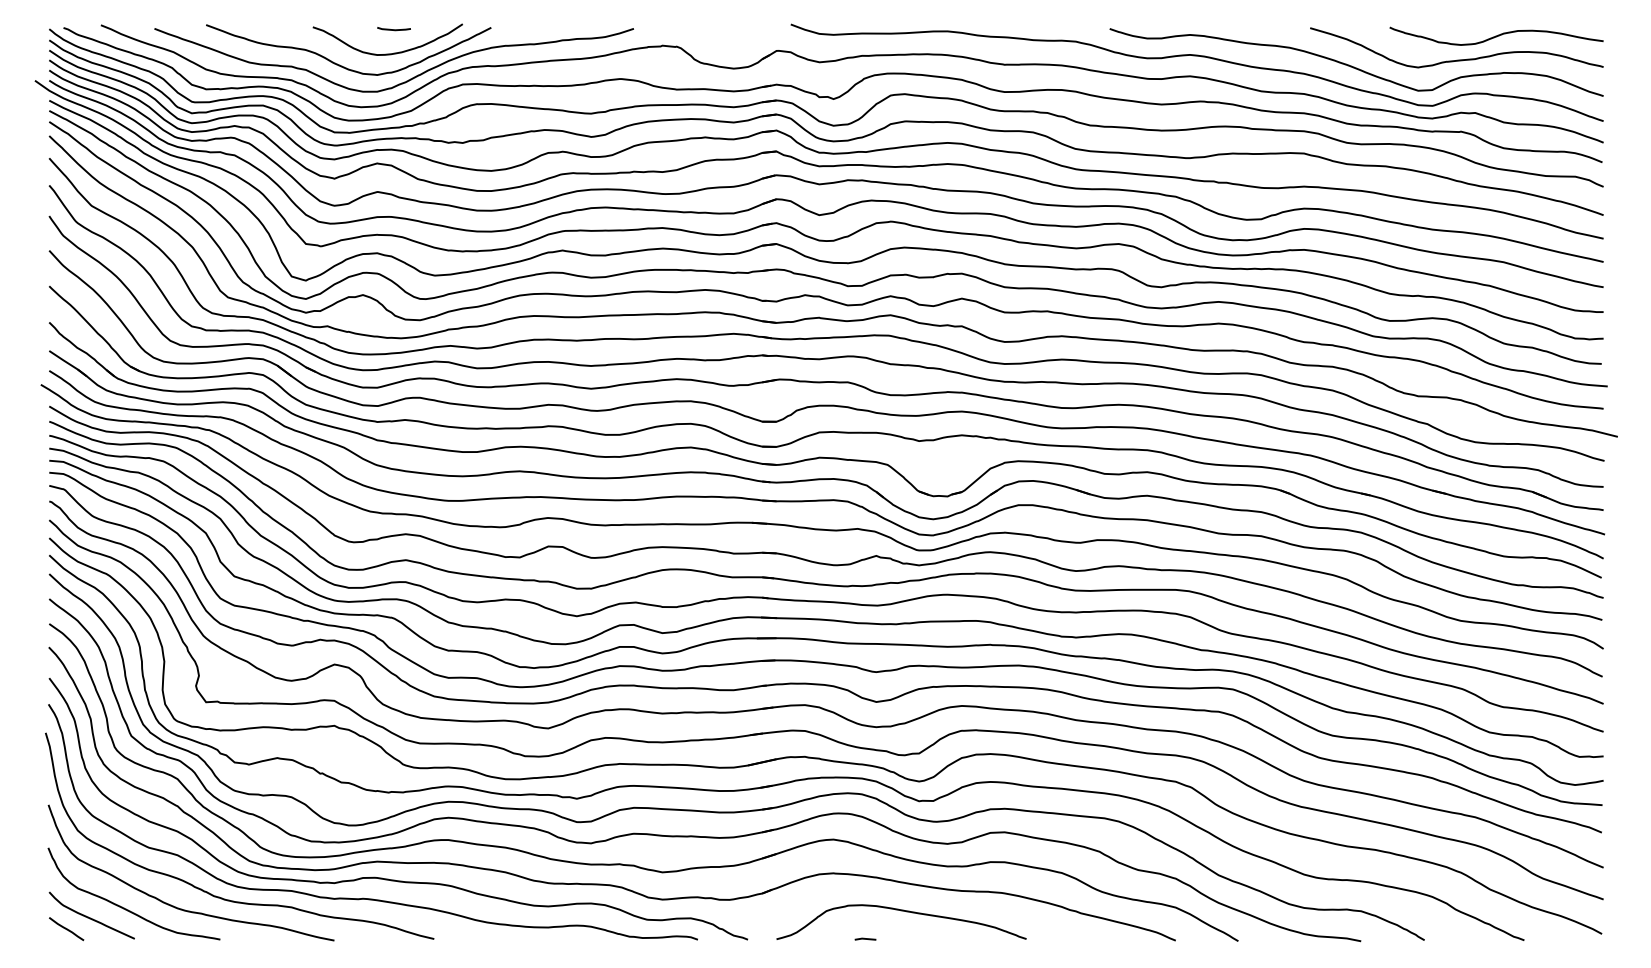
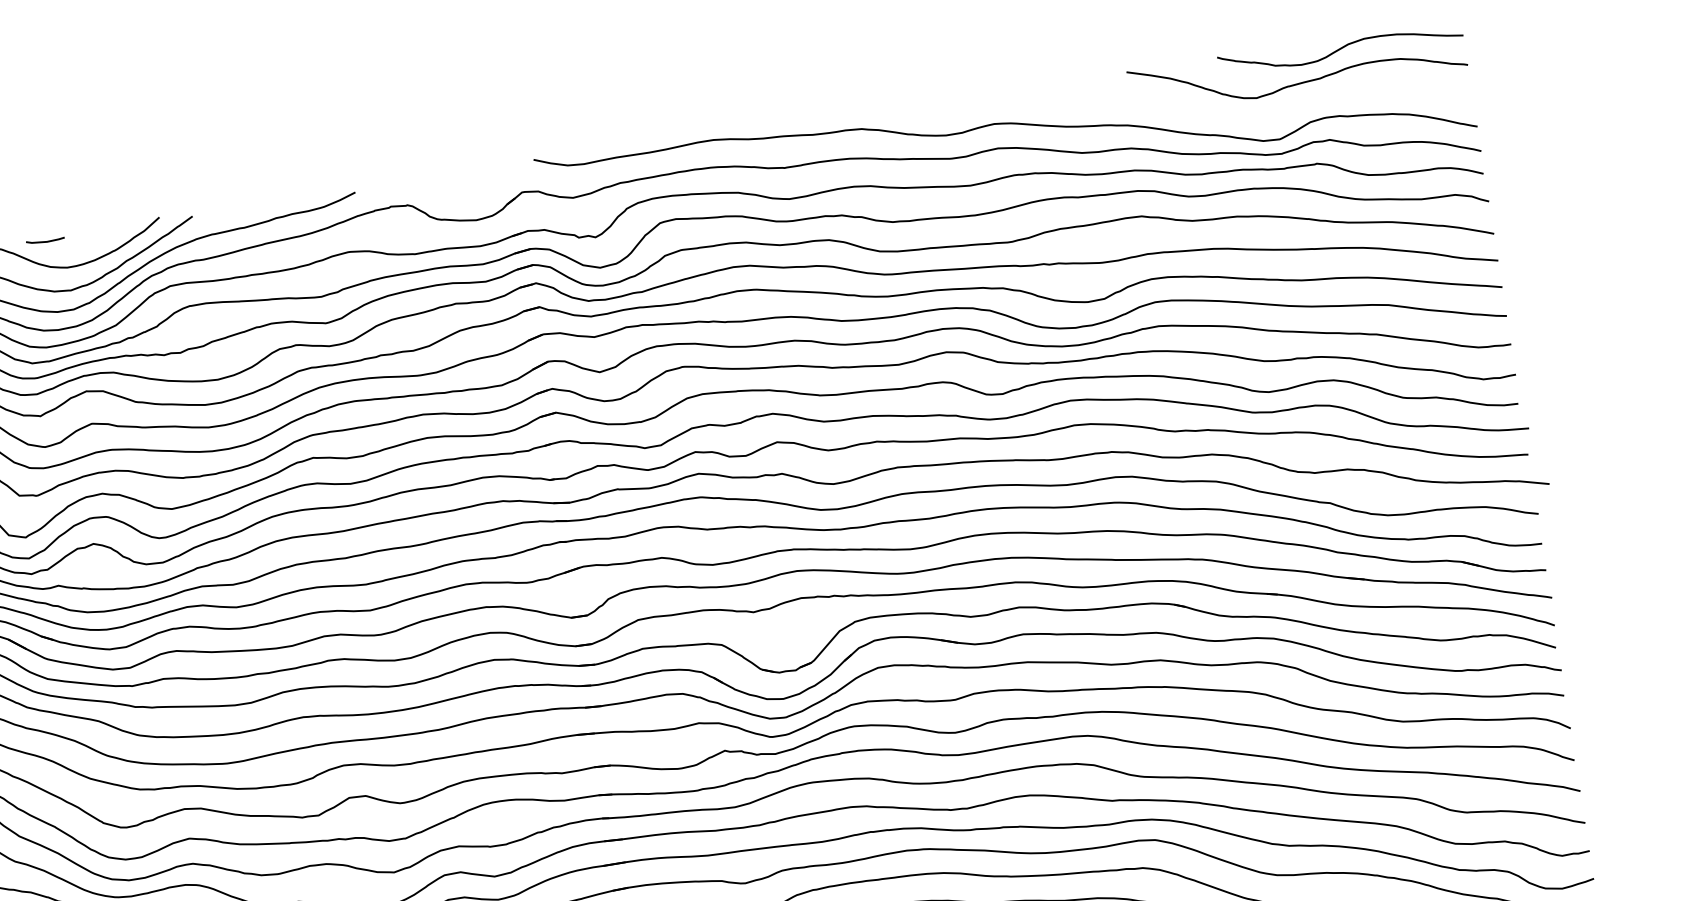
line: (393, 29) -> (44, 241), moved
curve: (1354, 66) -> (1183, 108), removed

